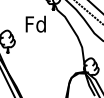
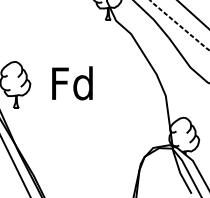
text: (35, 23) -> (71, 81), moved

